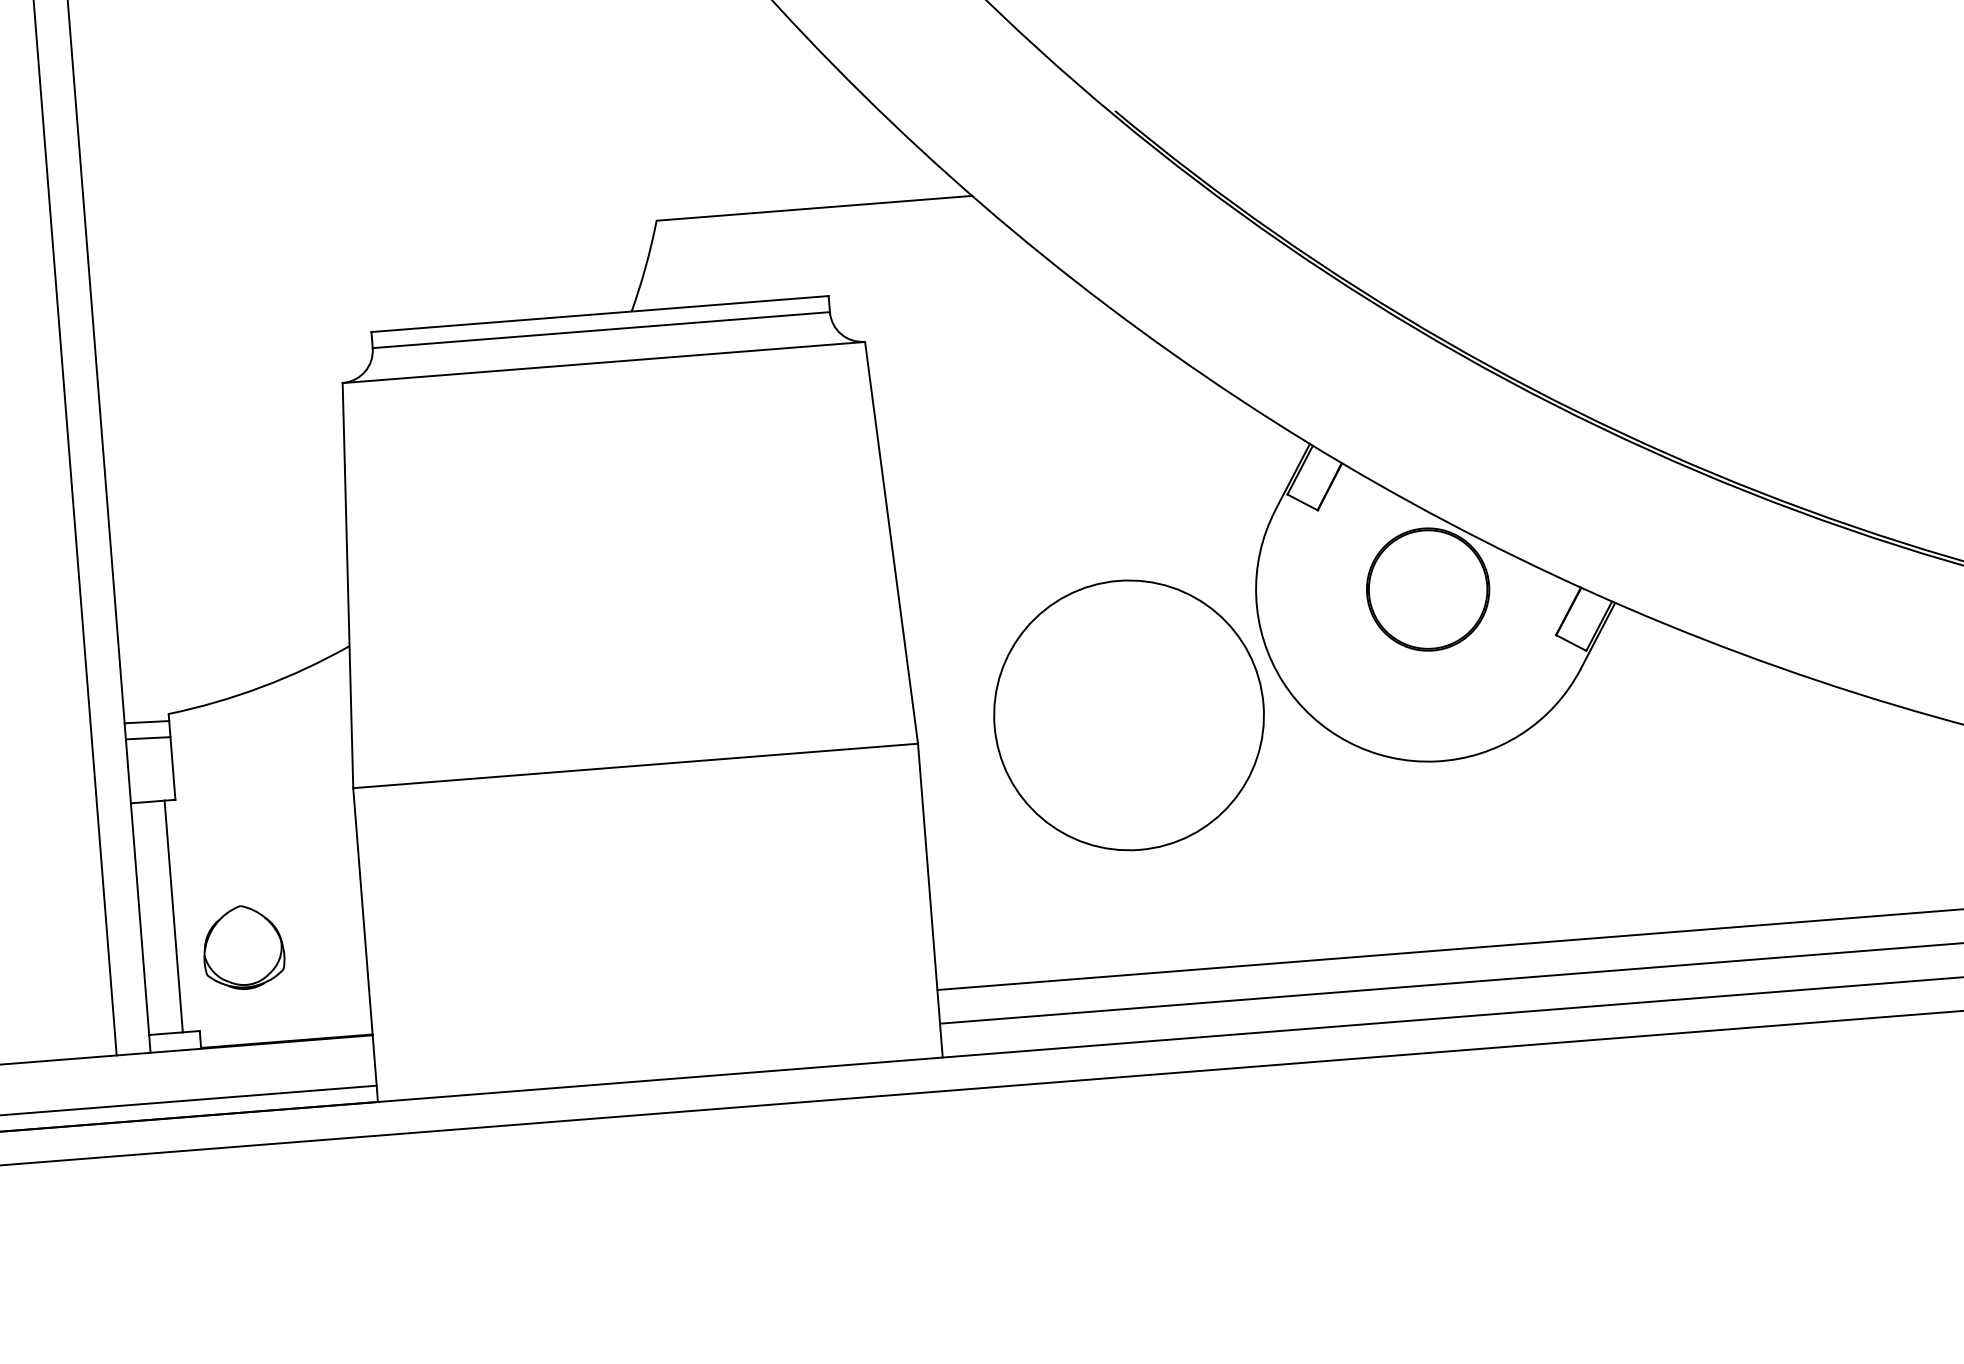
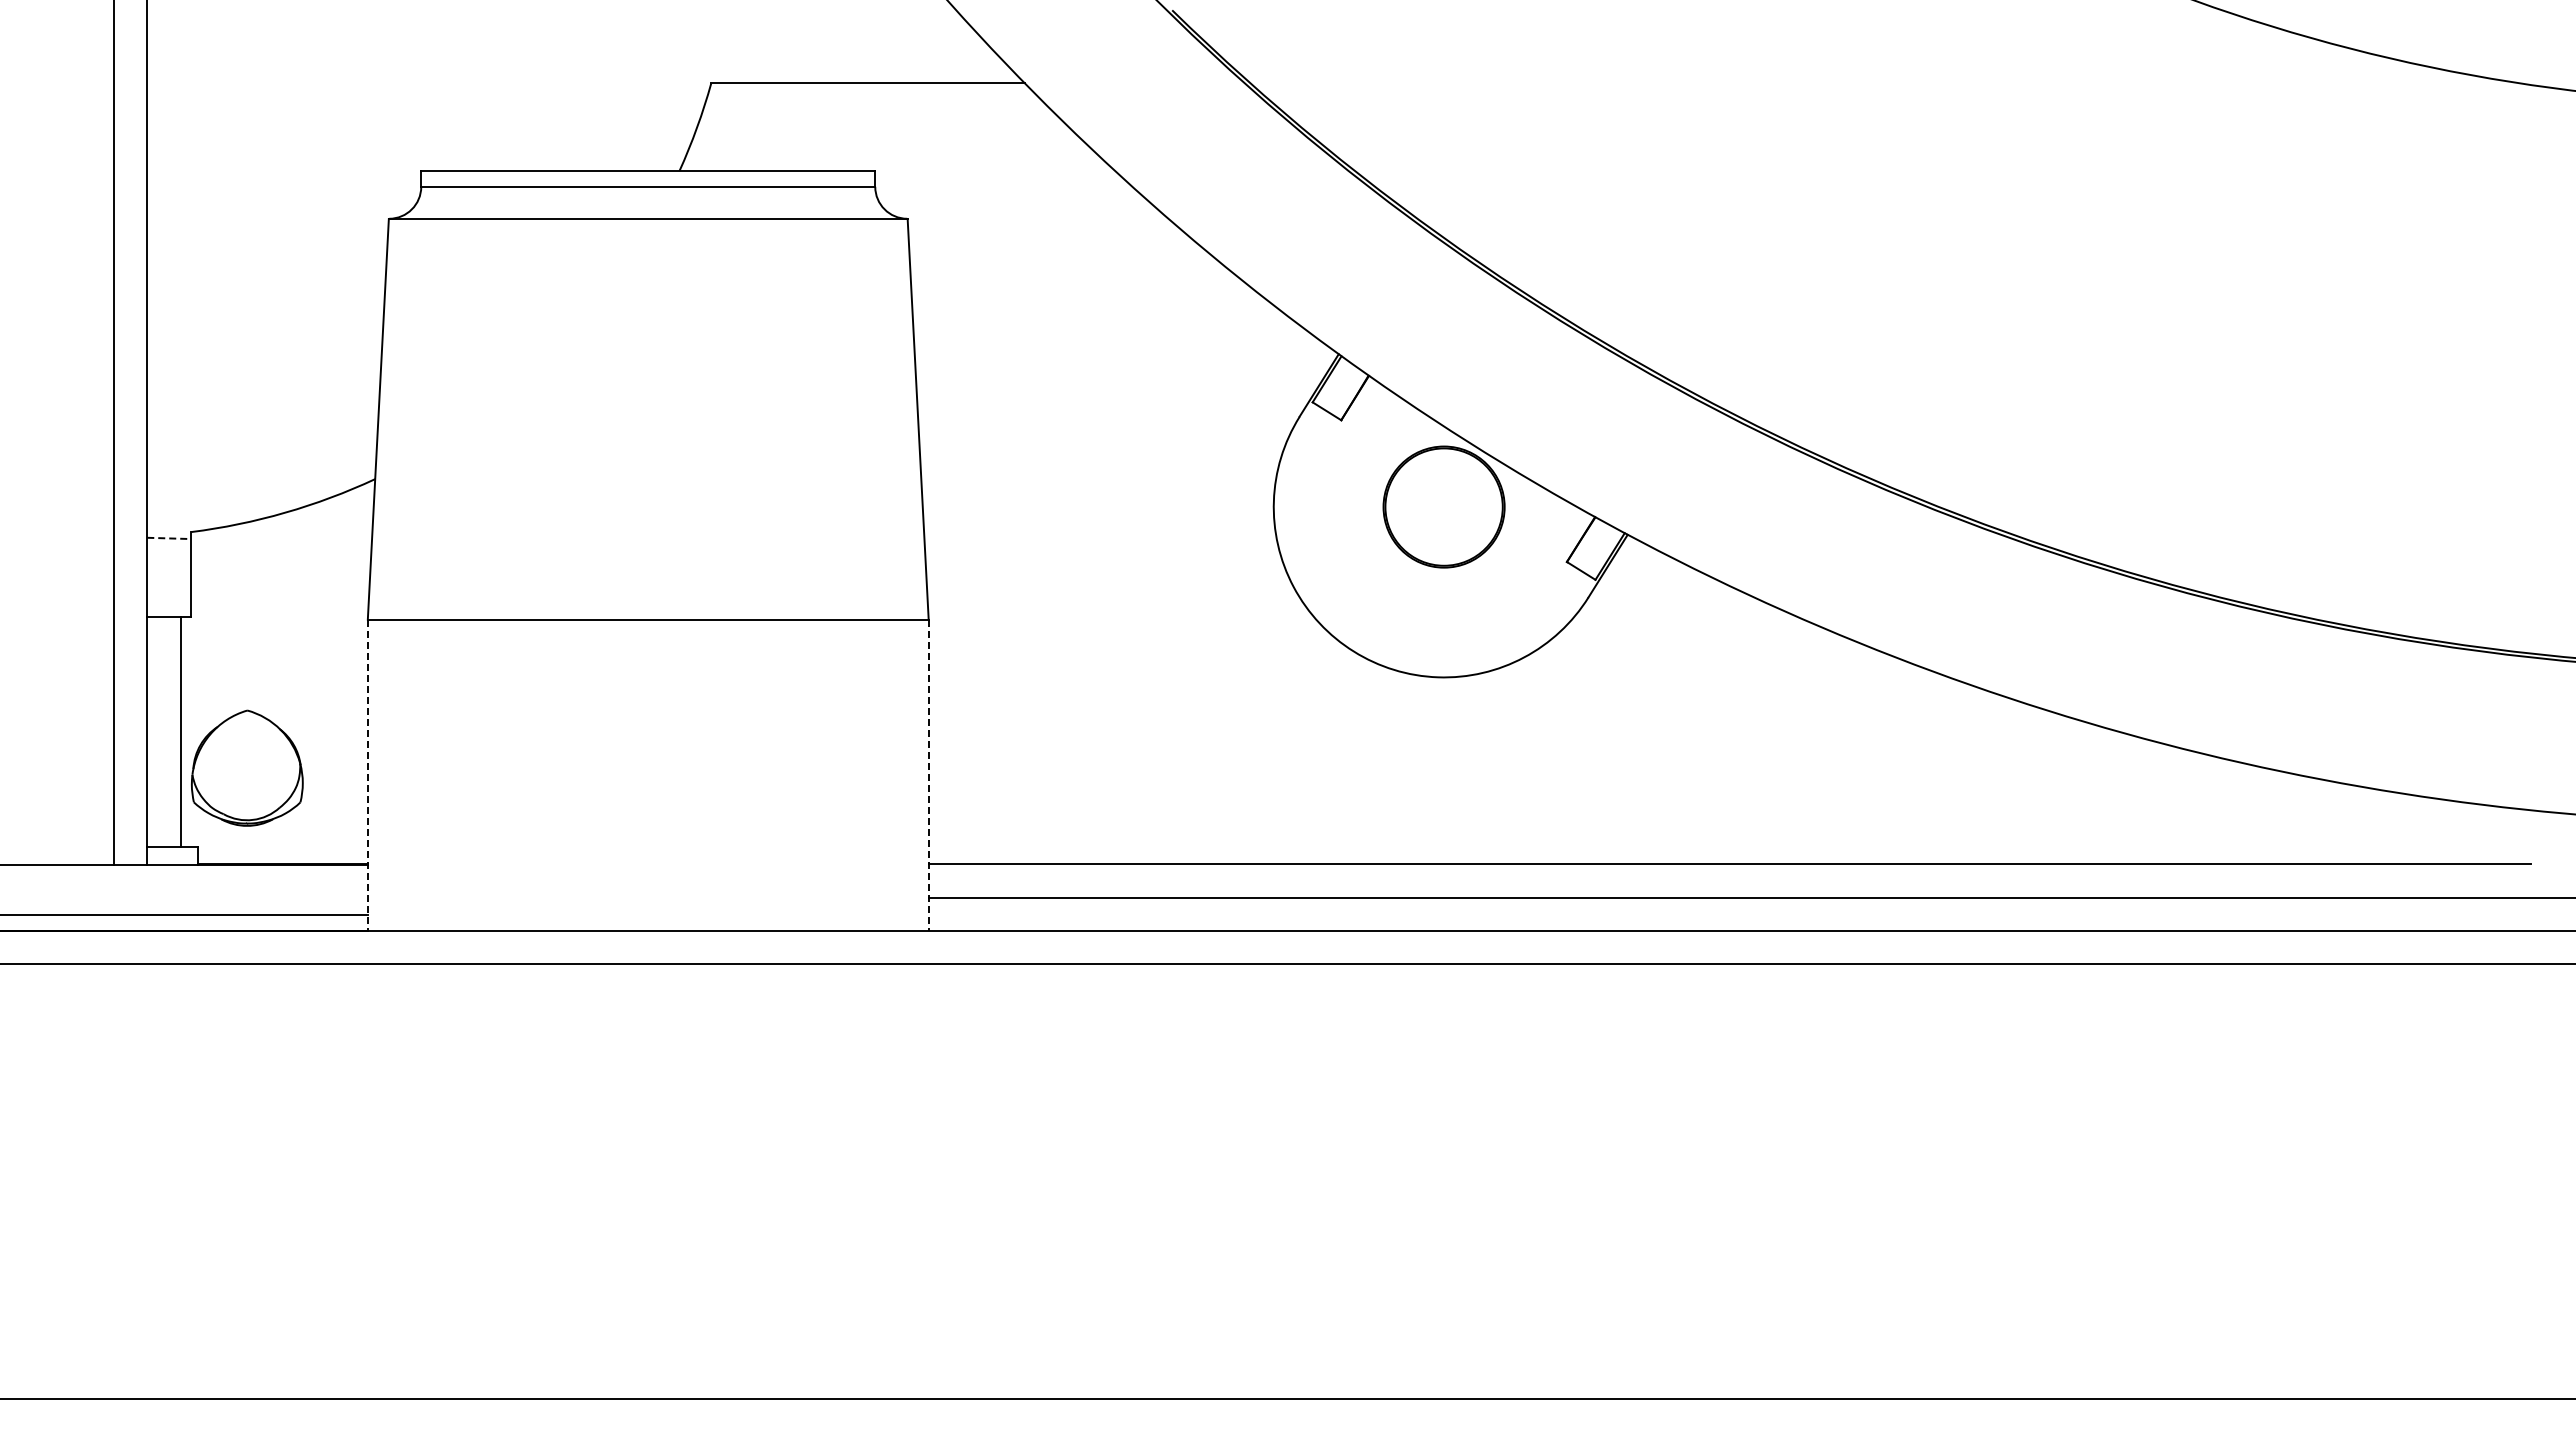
circle: (1128, 714) -> (1138, 607), removed
line: (147, 722) -> (169, 538), solid -> dashed
line: (148, 738) -> (169, 554), removed
line: (930, 900) -> (928, 775), solid -> dashed
line: (365, 945) -> (367, 775), solid -> dashed
part: (242, 947) -> (246, 768), size x1.4

